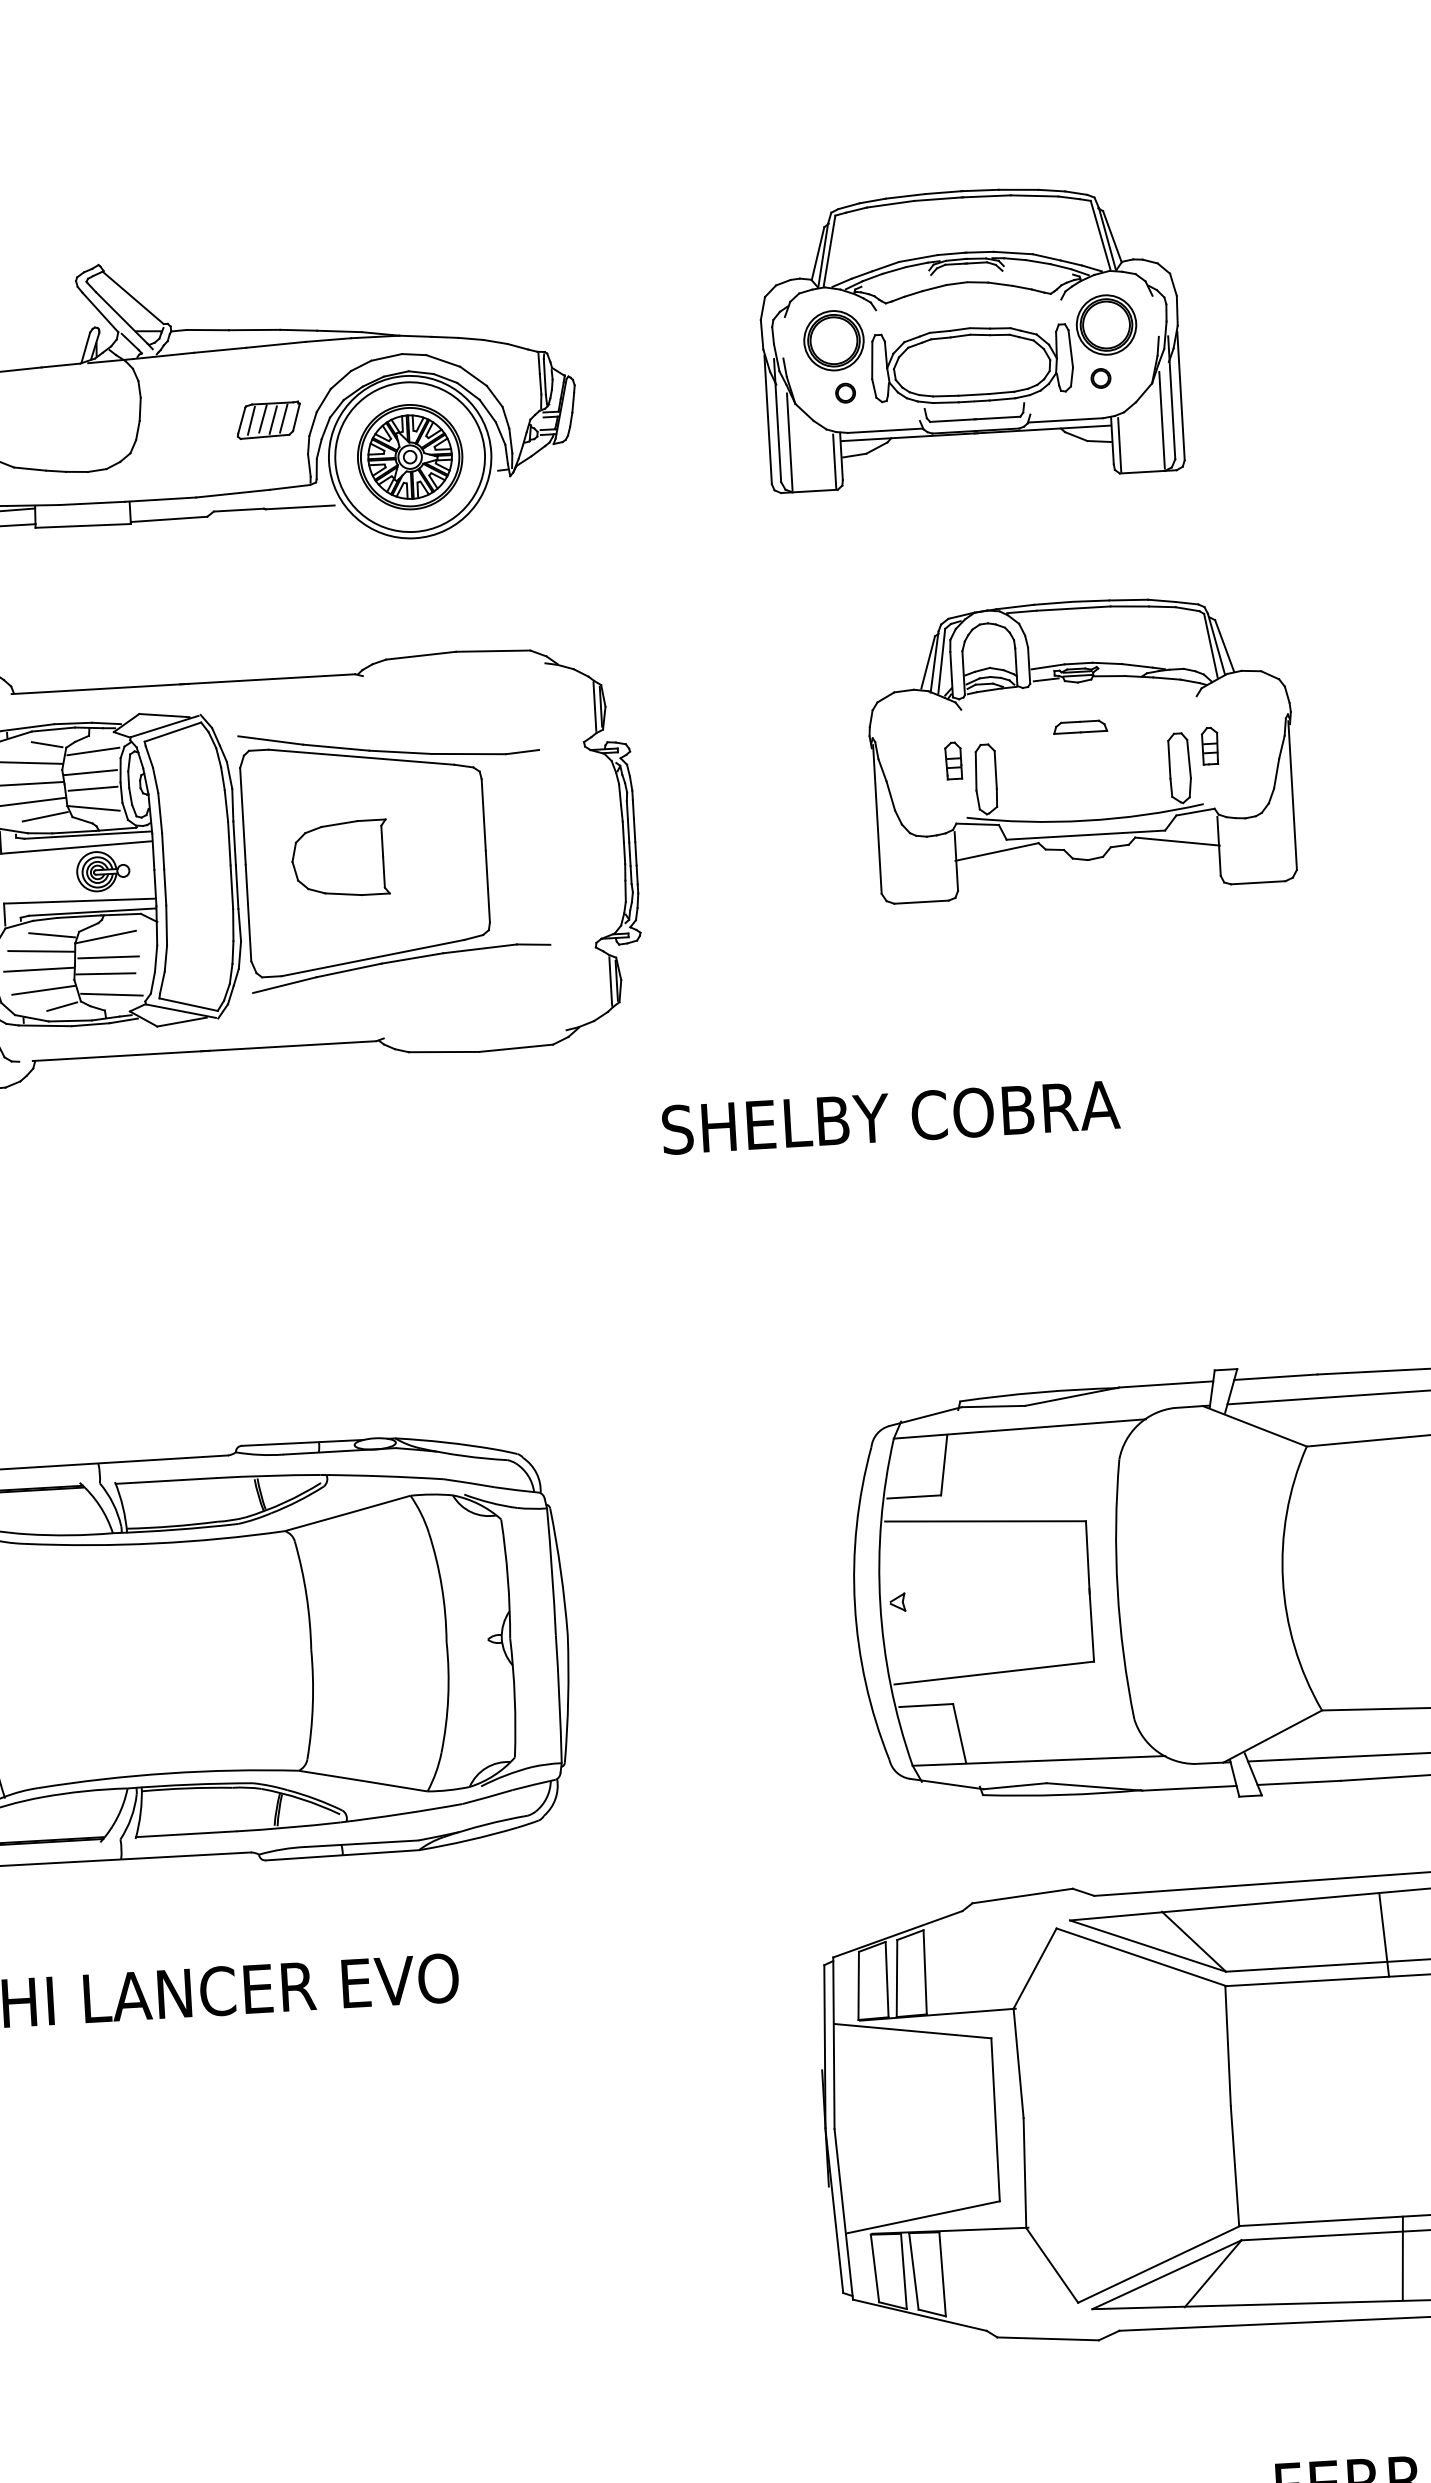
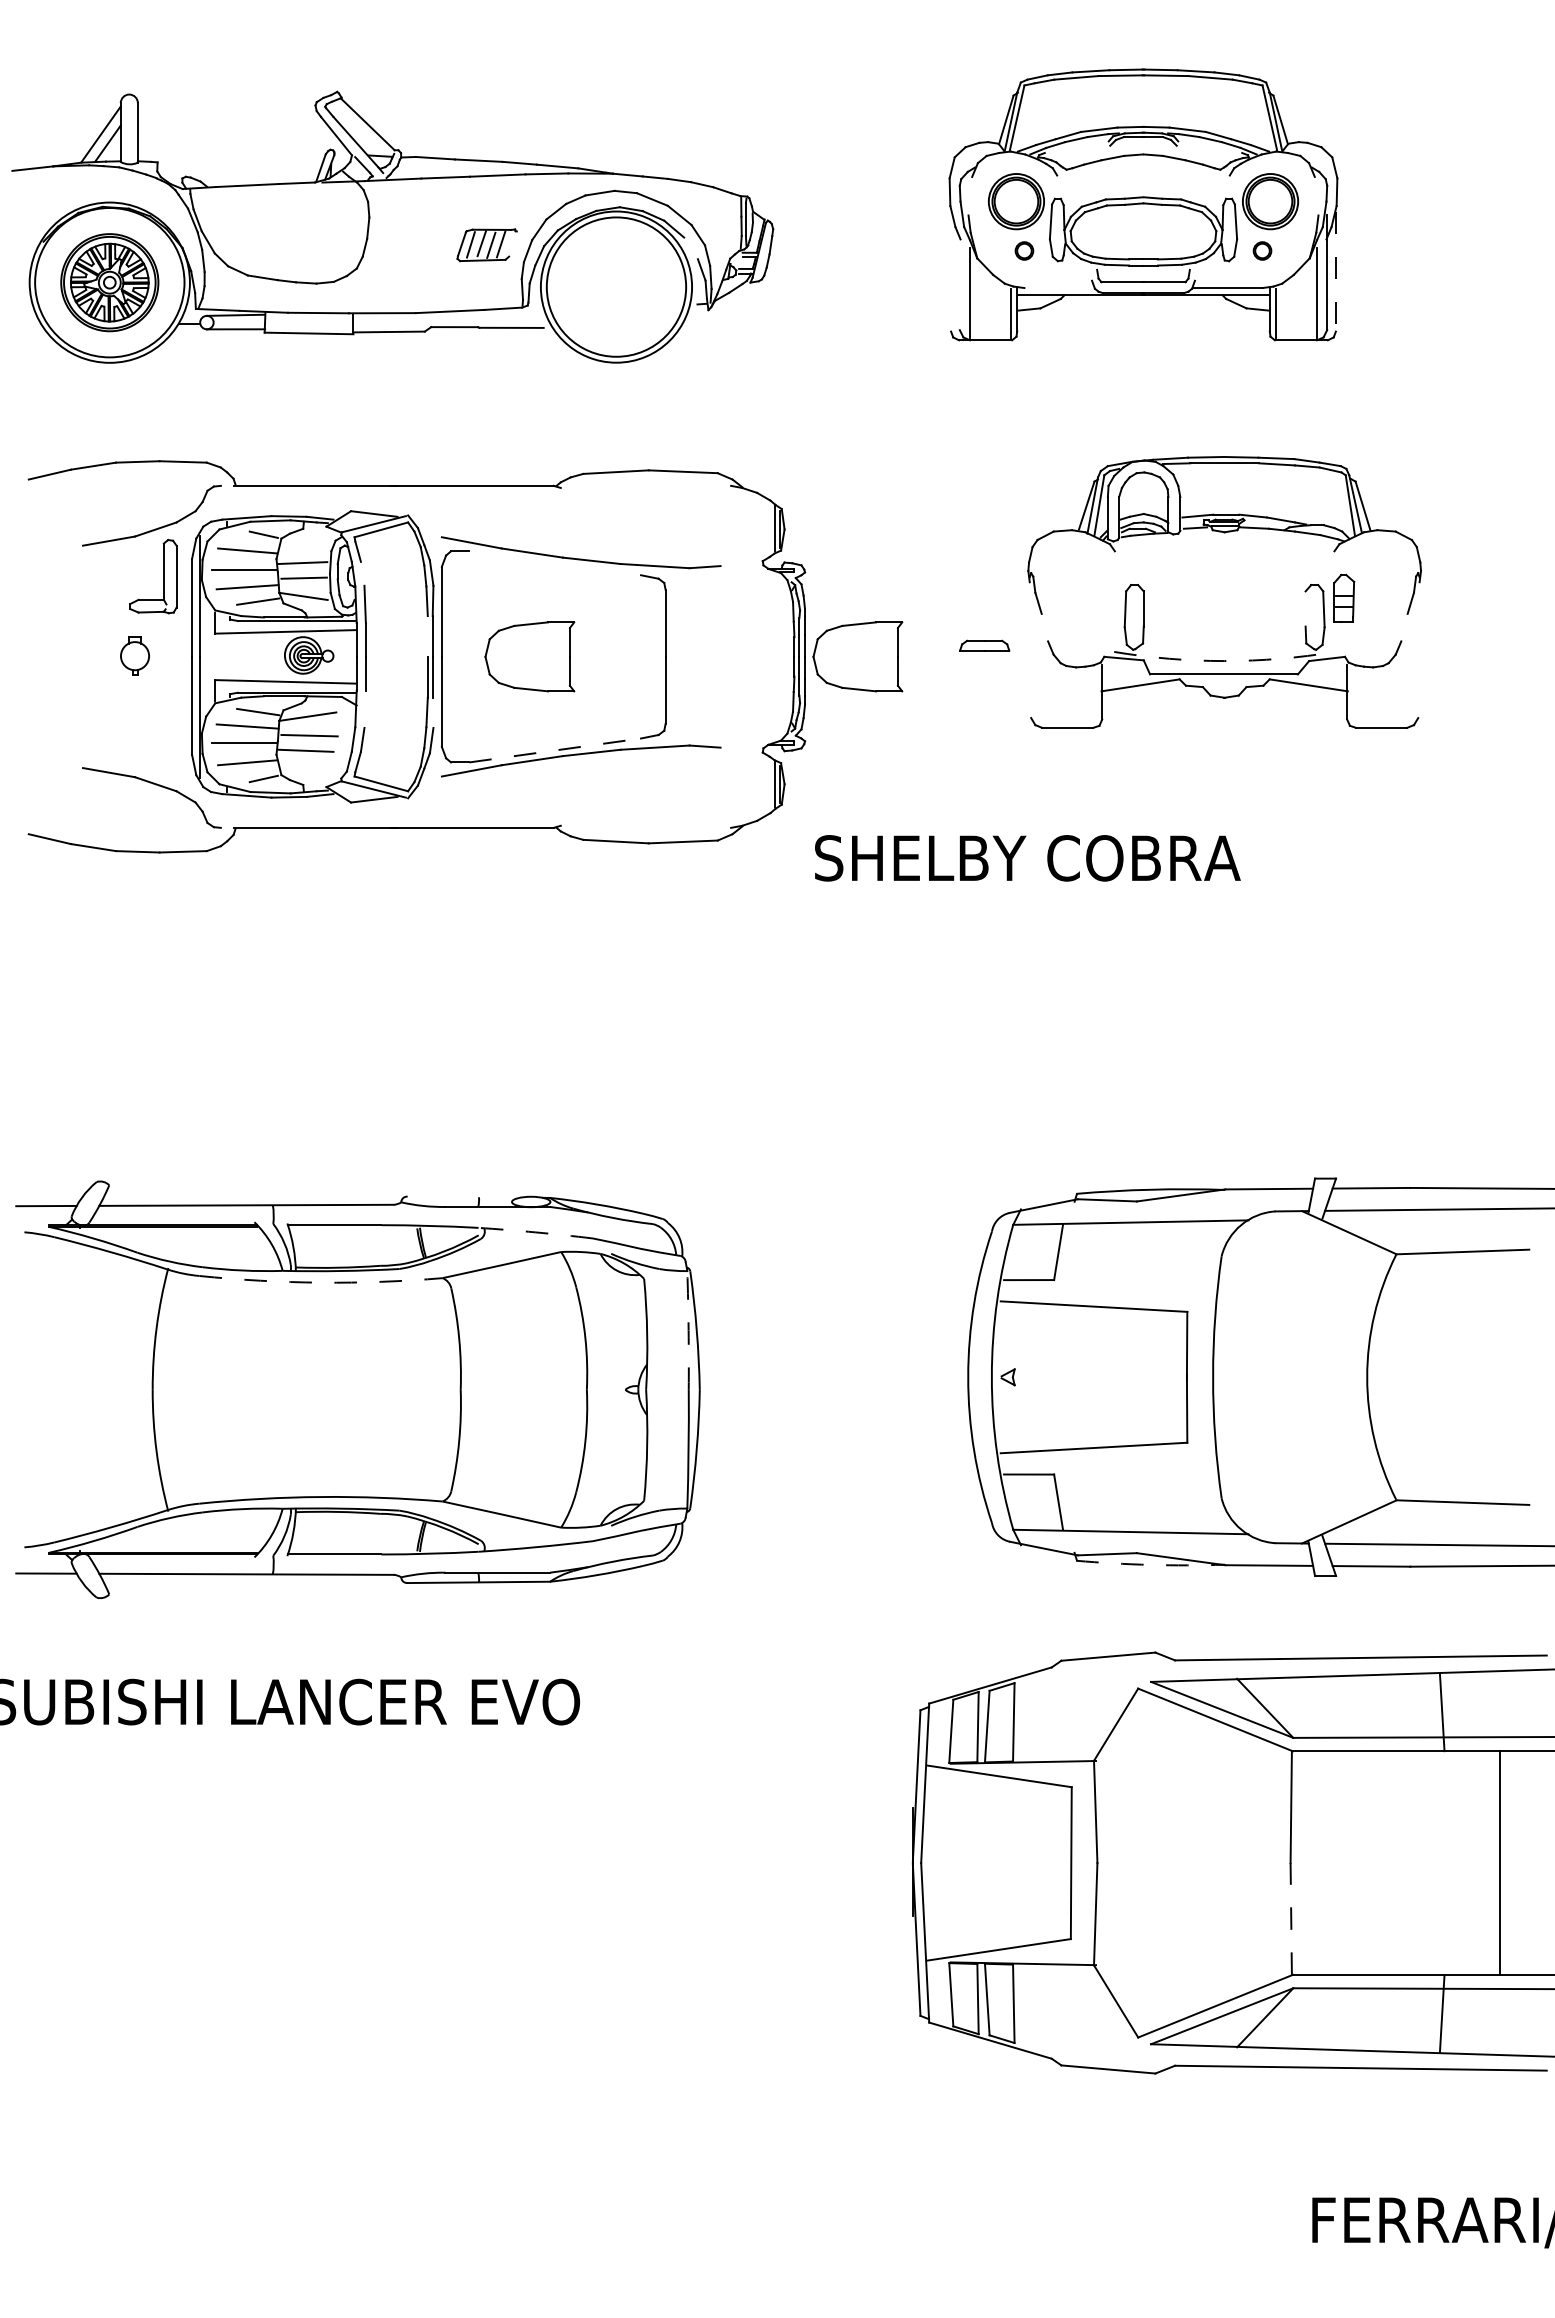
line: (1180, 395) -> (1335, 271), solid -> dashed
line: (487, 411) -> (690, 248), removed
line: (295, 416) -> (512, 243), removed
line: (768, 419) -> (951, 271), removed
line: (777, 420) -> (959, 272), removed
line: (885, 431) -> (1059, 288), removed
part: (410, 456) -> (616, 286), removed
part: (1080, 726) -> (984, 645), moved
part: (1210, 745) -> (1344, 597), size x1.4
line: (93, 751) -> (306, 543), removed
line: (361, 757) -> (555, 563), removed
part: (953, 759) -> (1105, 597), removed
line: (1169, 759) -> (1305, 608), removed
line: (1276, 773) -> (1404, 627), removed
line: (155, 780) -> (362, 573), removed
line: (890, 795) -> (1044, 627), removed
line: (1292, 795) -> (1418, 648), removed
line: (877, 819) -> (1031, 648), removed
arc: (1085, 821) -> (1224, 661), solid -> dashed
part: (691, 838) -> (857, 656), added
line: (229, 843) -> (427, 636), removed
line: (165, 924) -> (364, 708), removed
line: (239, 924) -> (432, 712), removed
line: (373, 958) -> (555, 750), solid -> dashed
line: (111, 994) -> (310, 770), removed
text: (890, 1117) -> (1027, 858), moved
line: (302, 1442) -> (463, 1196), removed
arc: (381, 1476) -> (535, 1232), solid -> dashed
arc: (155, 1543) -> (321, 1282), solid -> dashed
arc: (551, 1572) -> (688, 1330), solid -> dashed
arc: (1062, 1794) -> (1150, 1564), solid -> dashed
line: (1235, 2165) -> (1291, 1918), solid -> dashed

